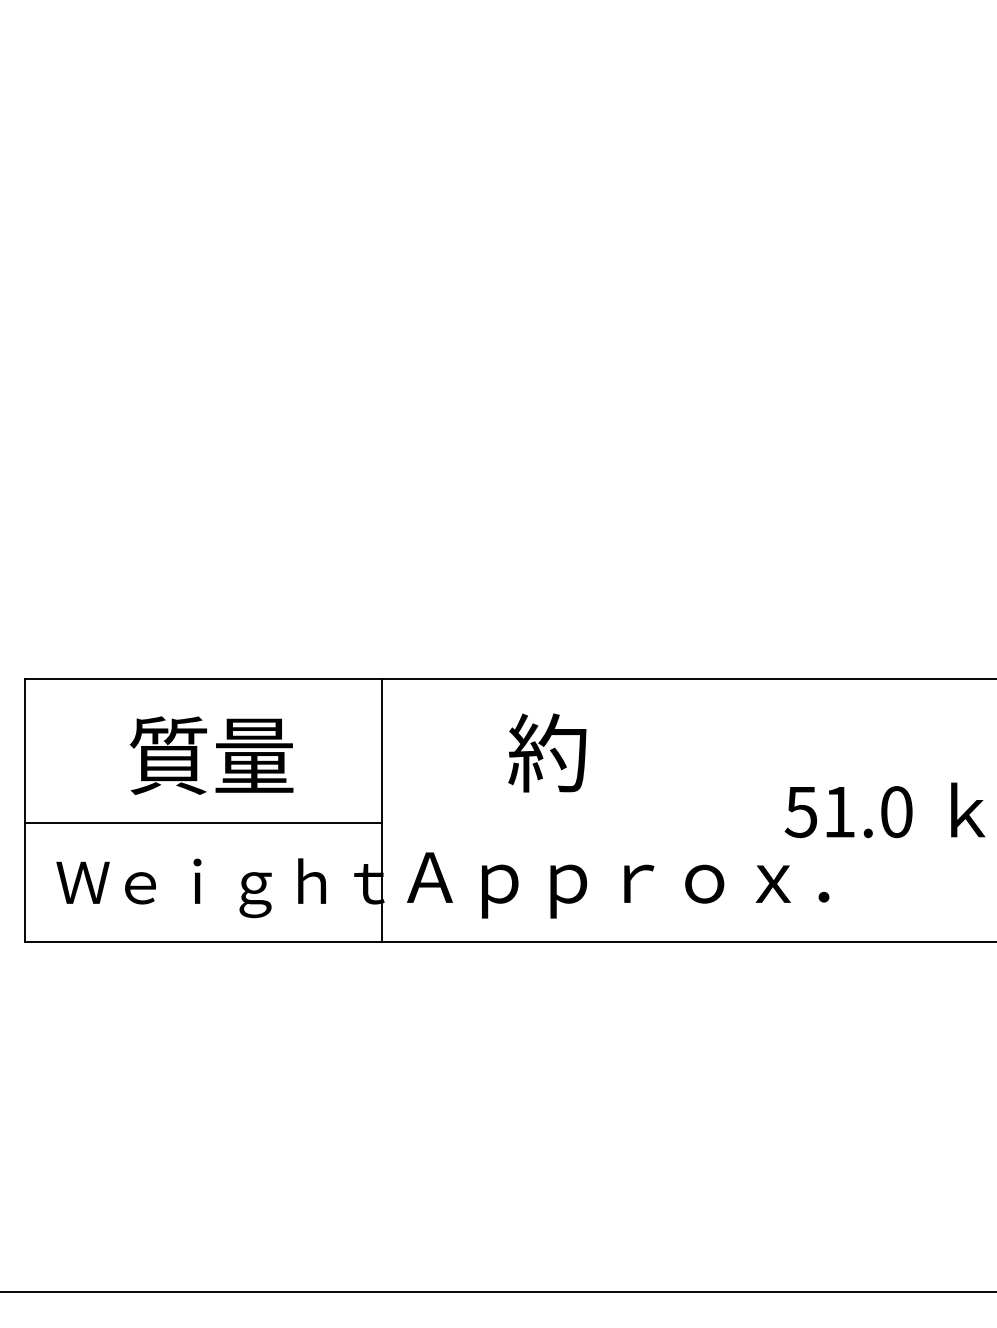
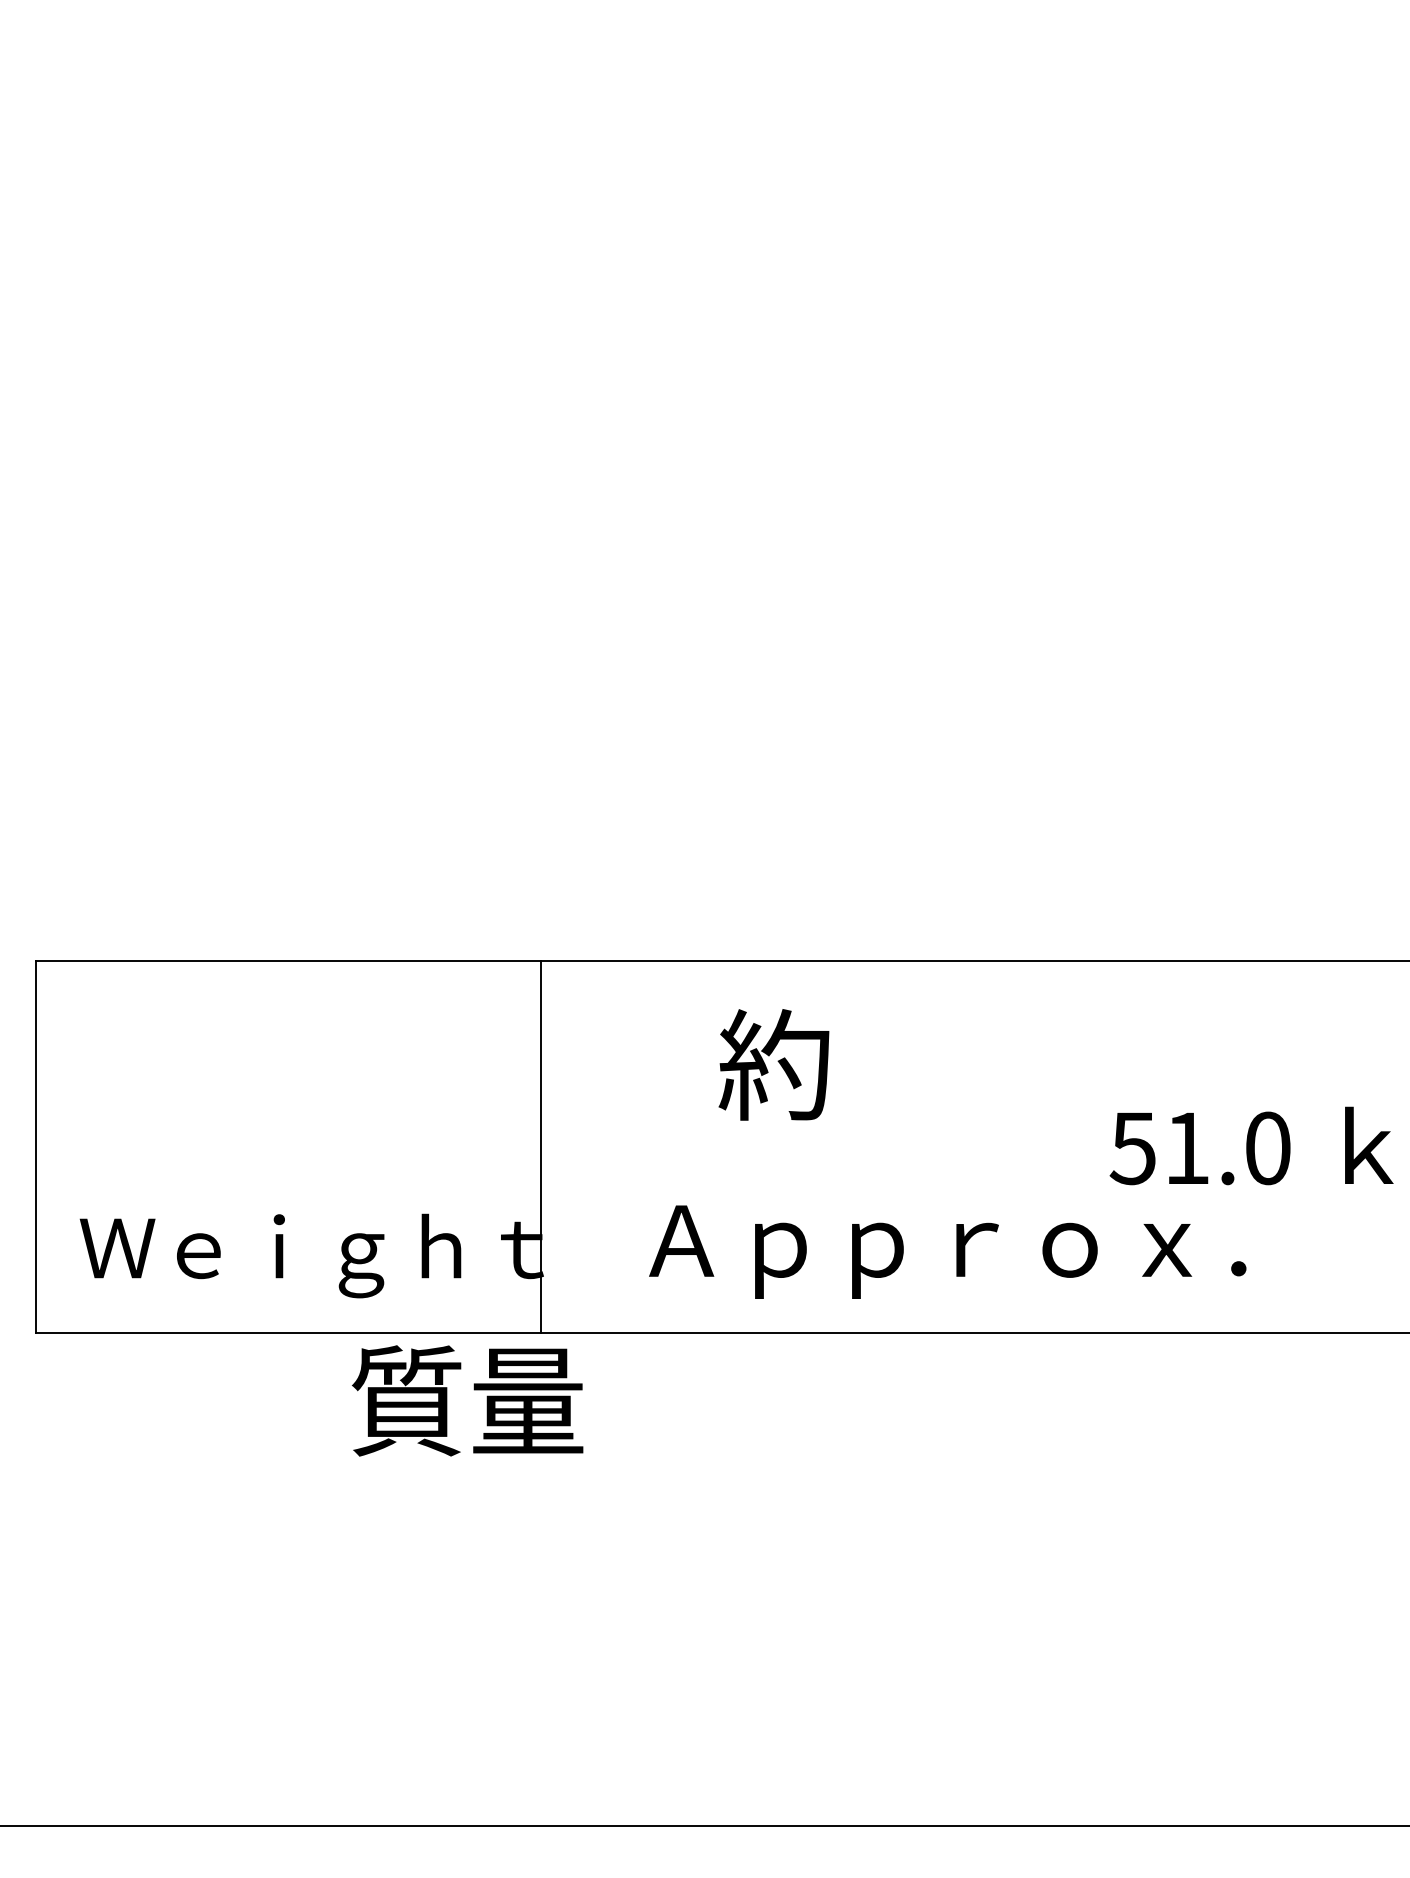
text: (211, 755) -> (467, 1400), moved
line: (203, 823) -> (287, 1164), removed
text: (618, 885) -> (948, 1252), moved

